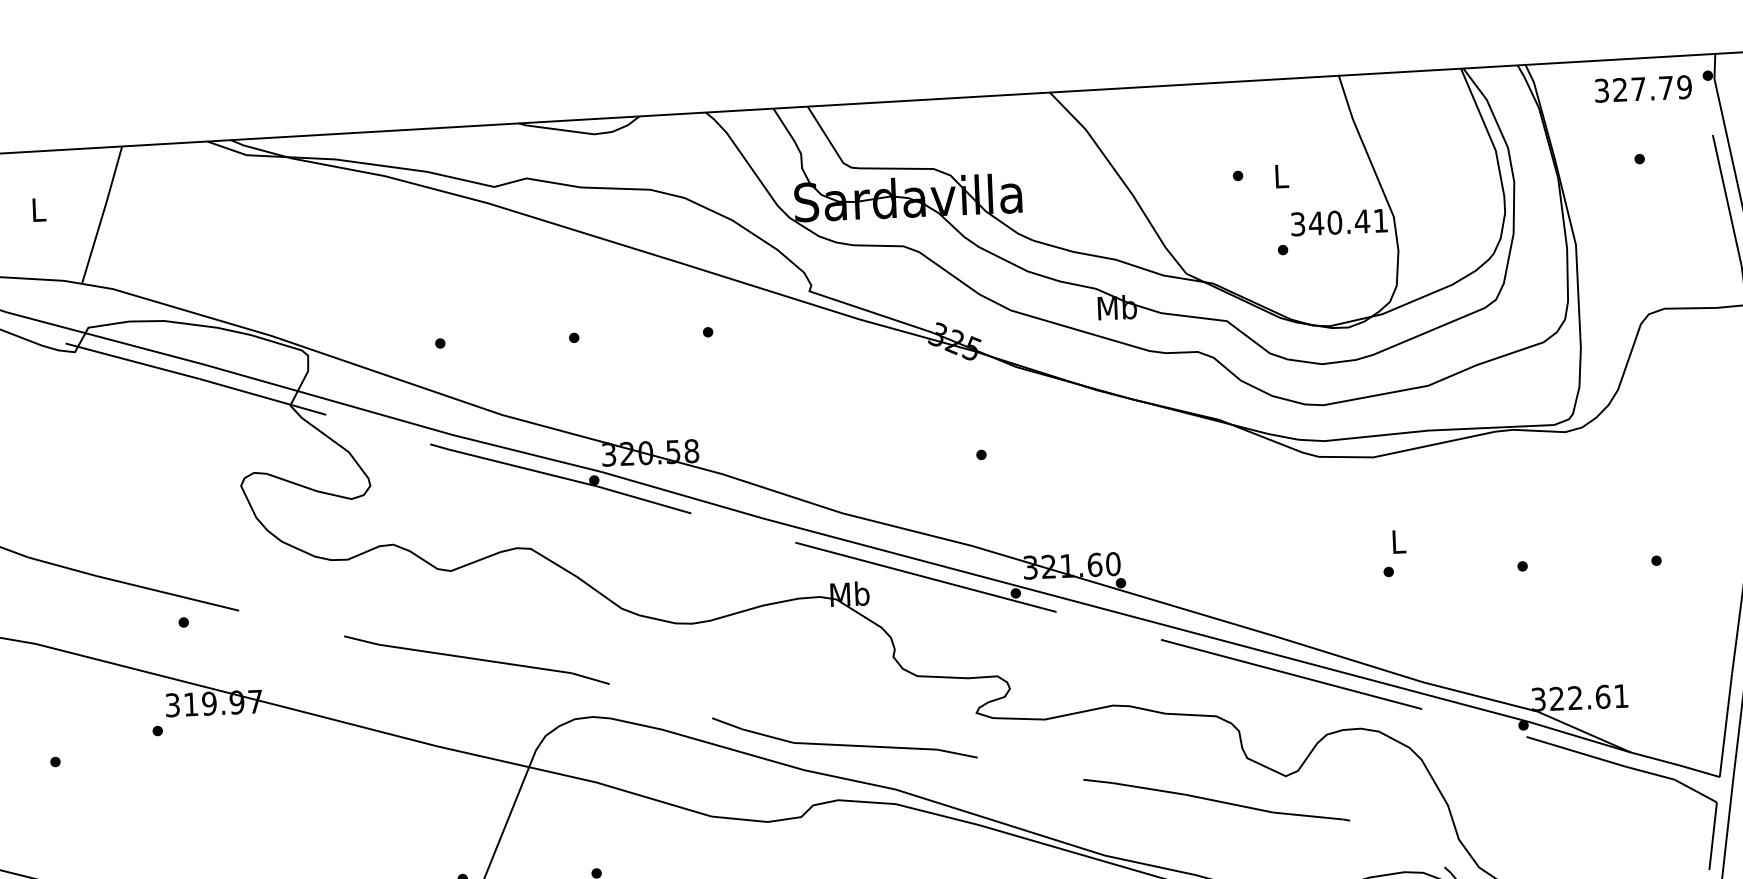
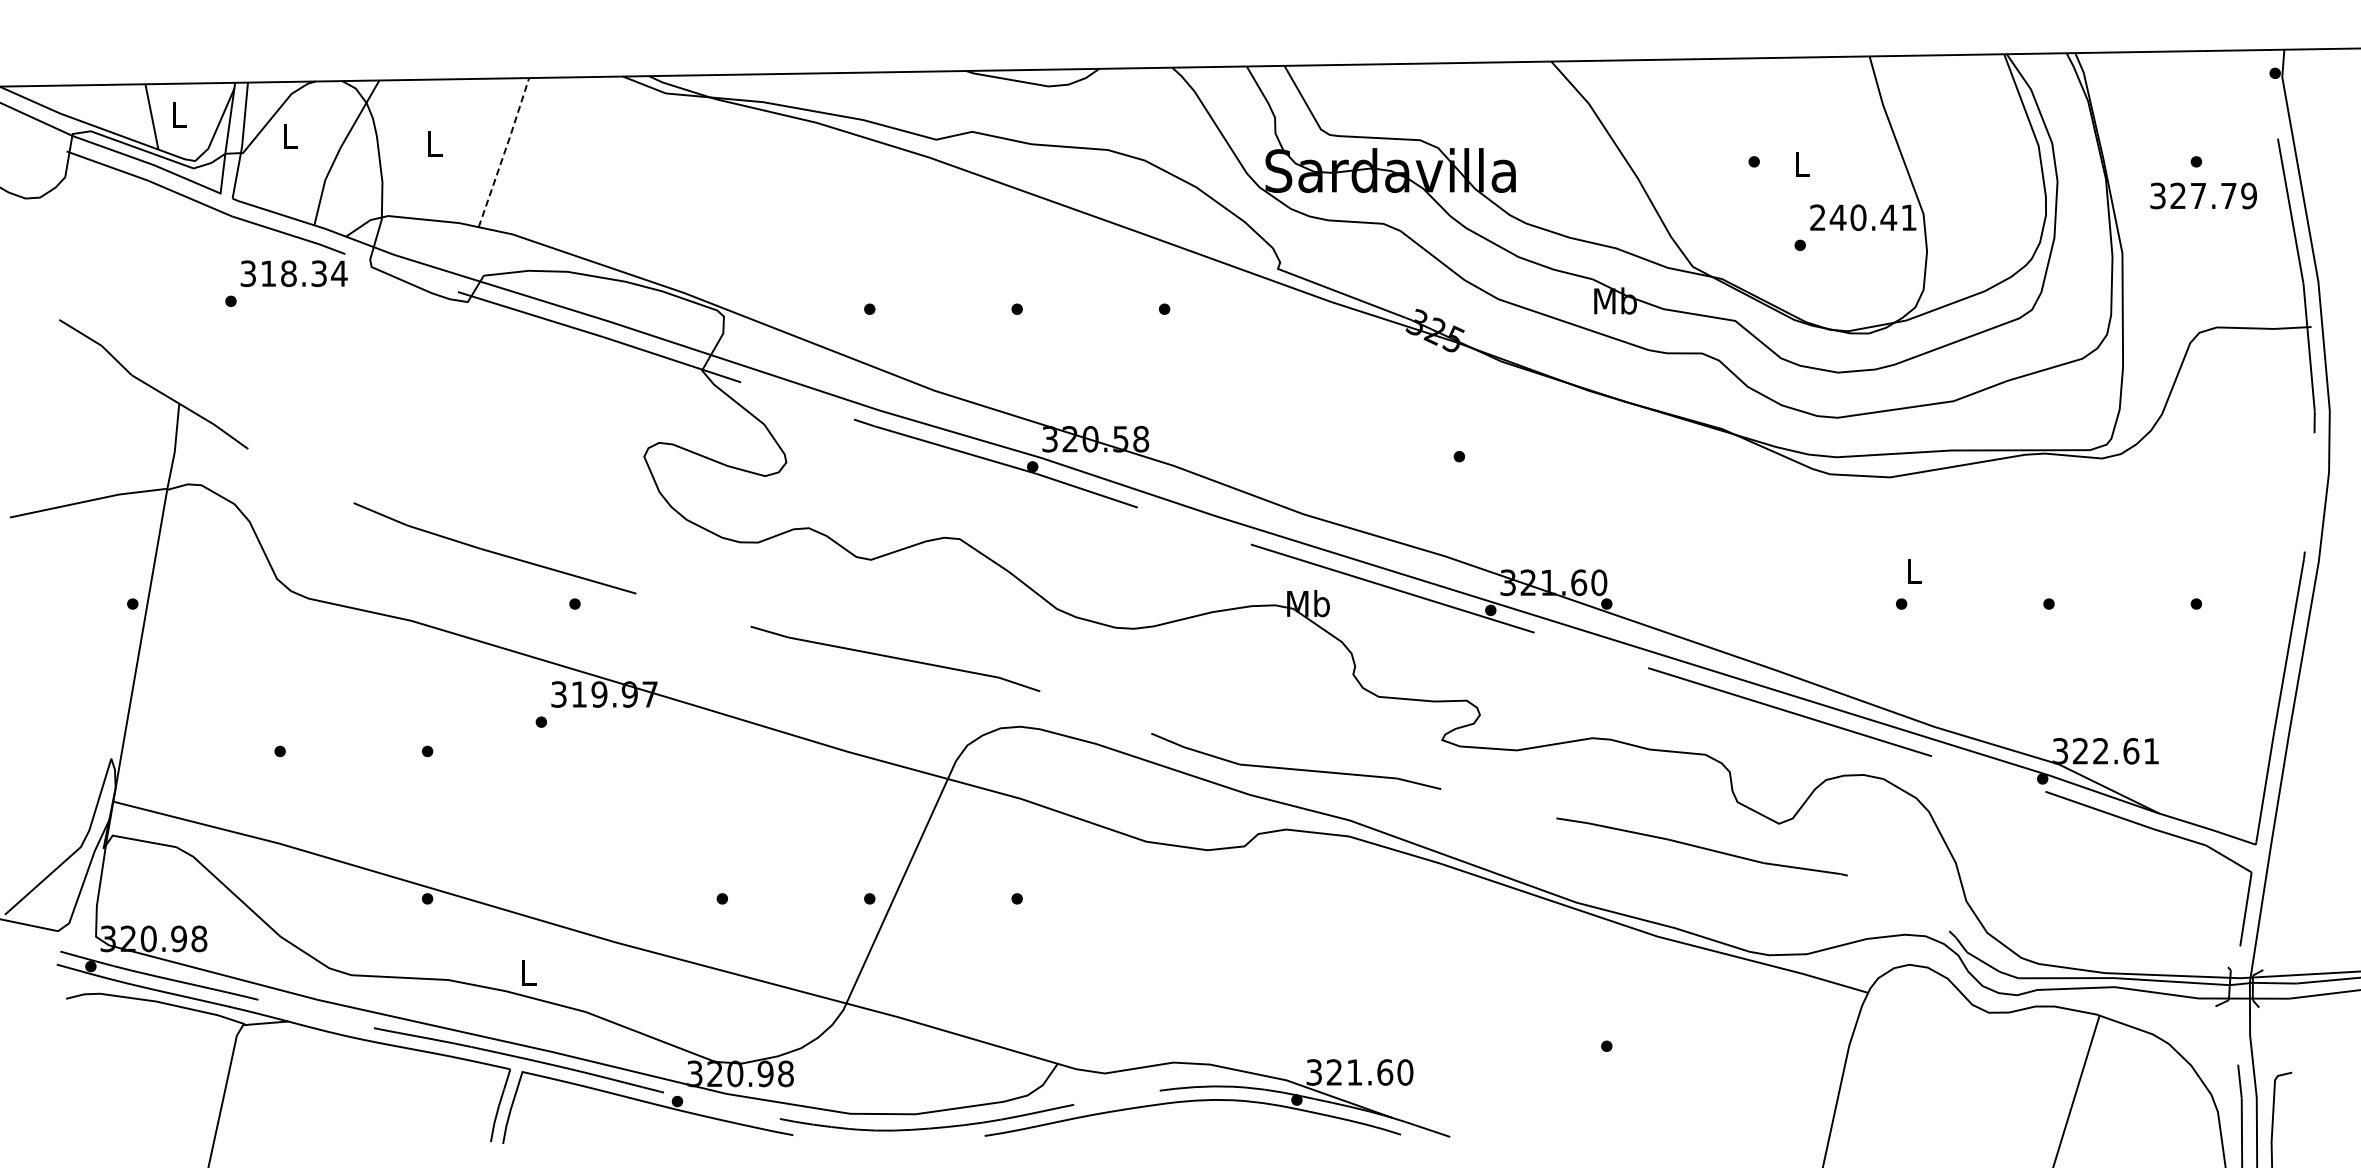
text: (1643, 88) -> (2203, 195), moved
line: (102, 214) -> (504, 151), solid -> dashed
text: (1297, 224) -> (1817, 217), 340.41 -> 240.41

